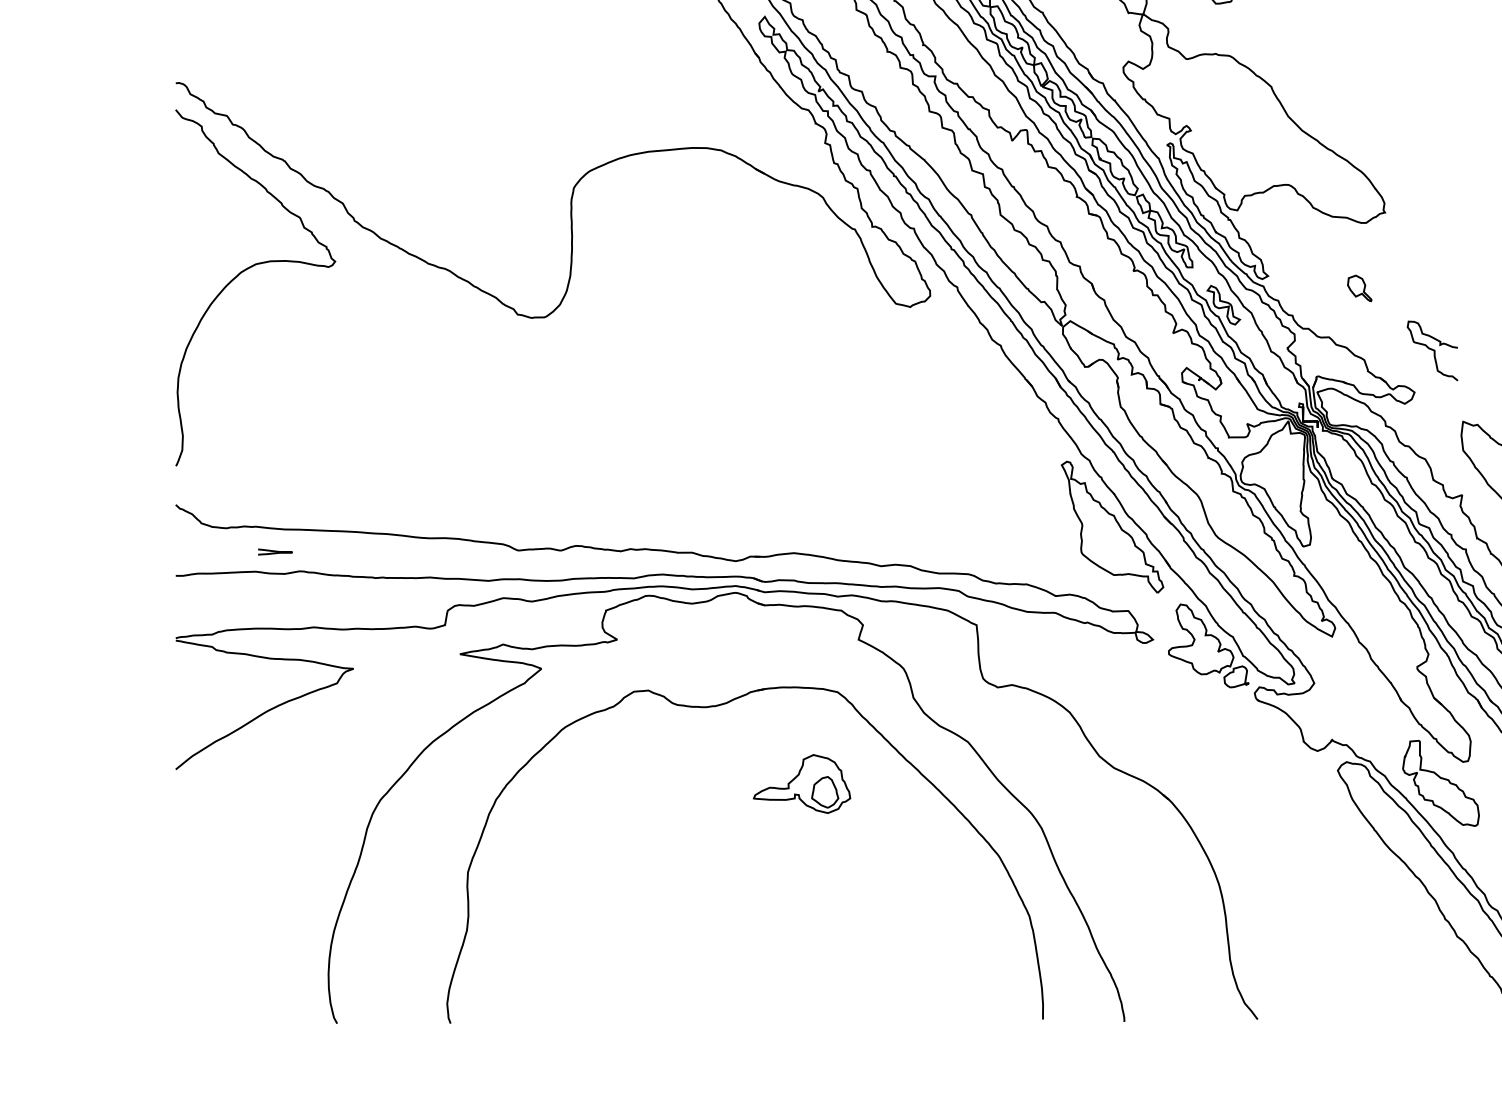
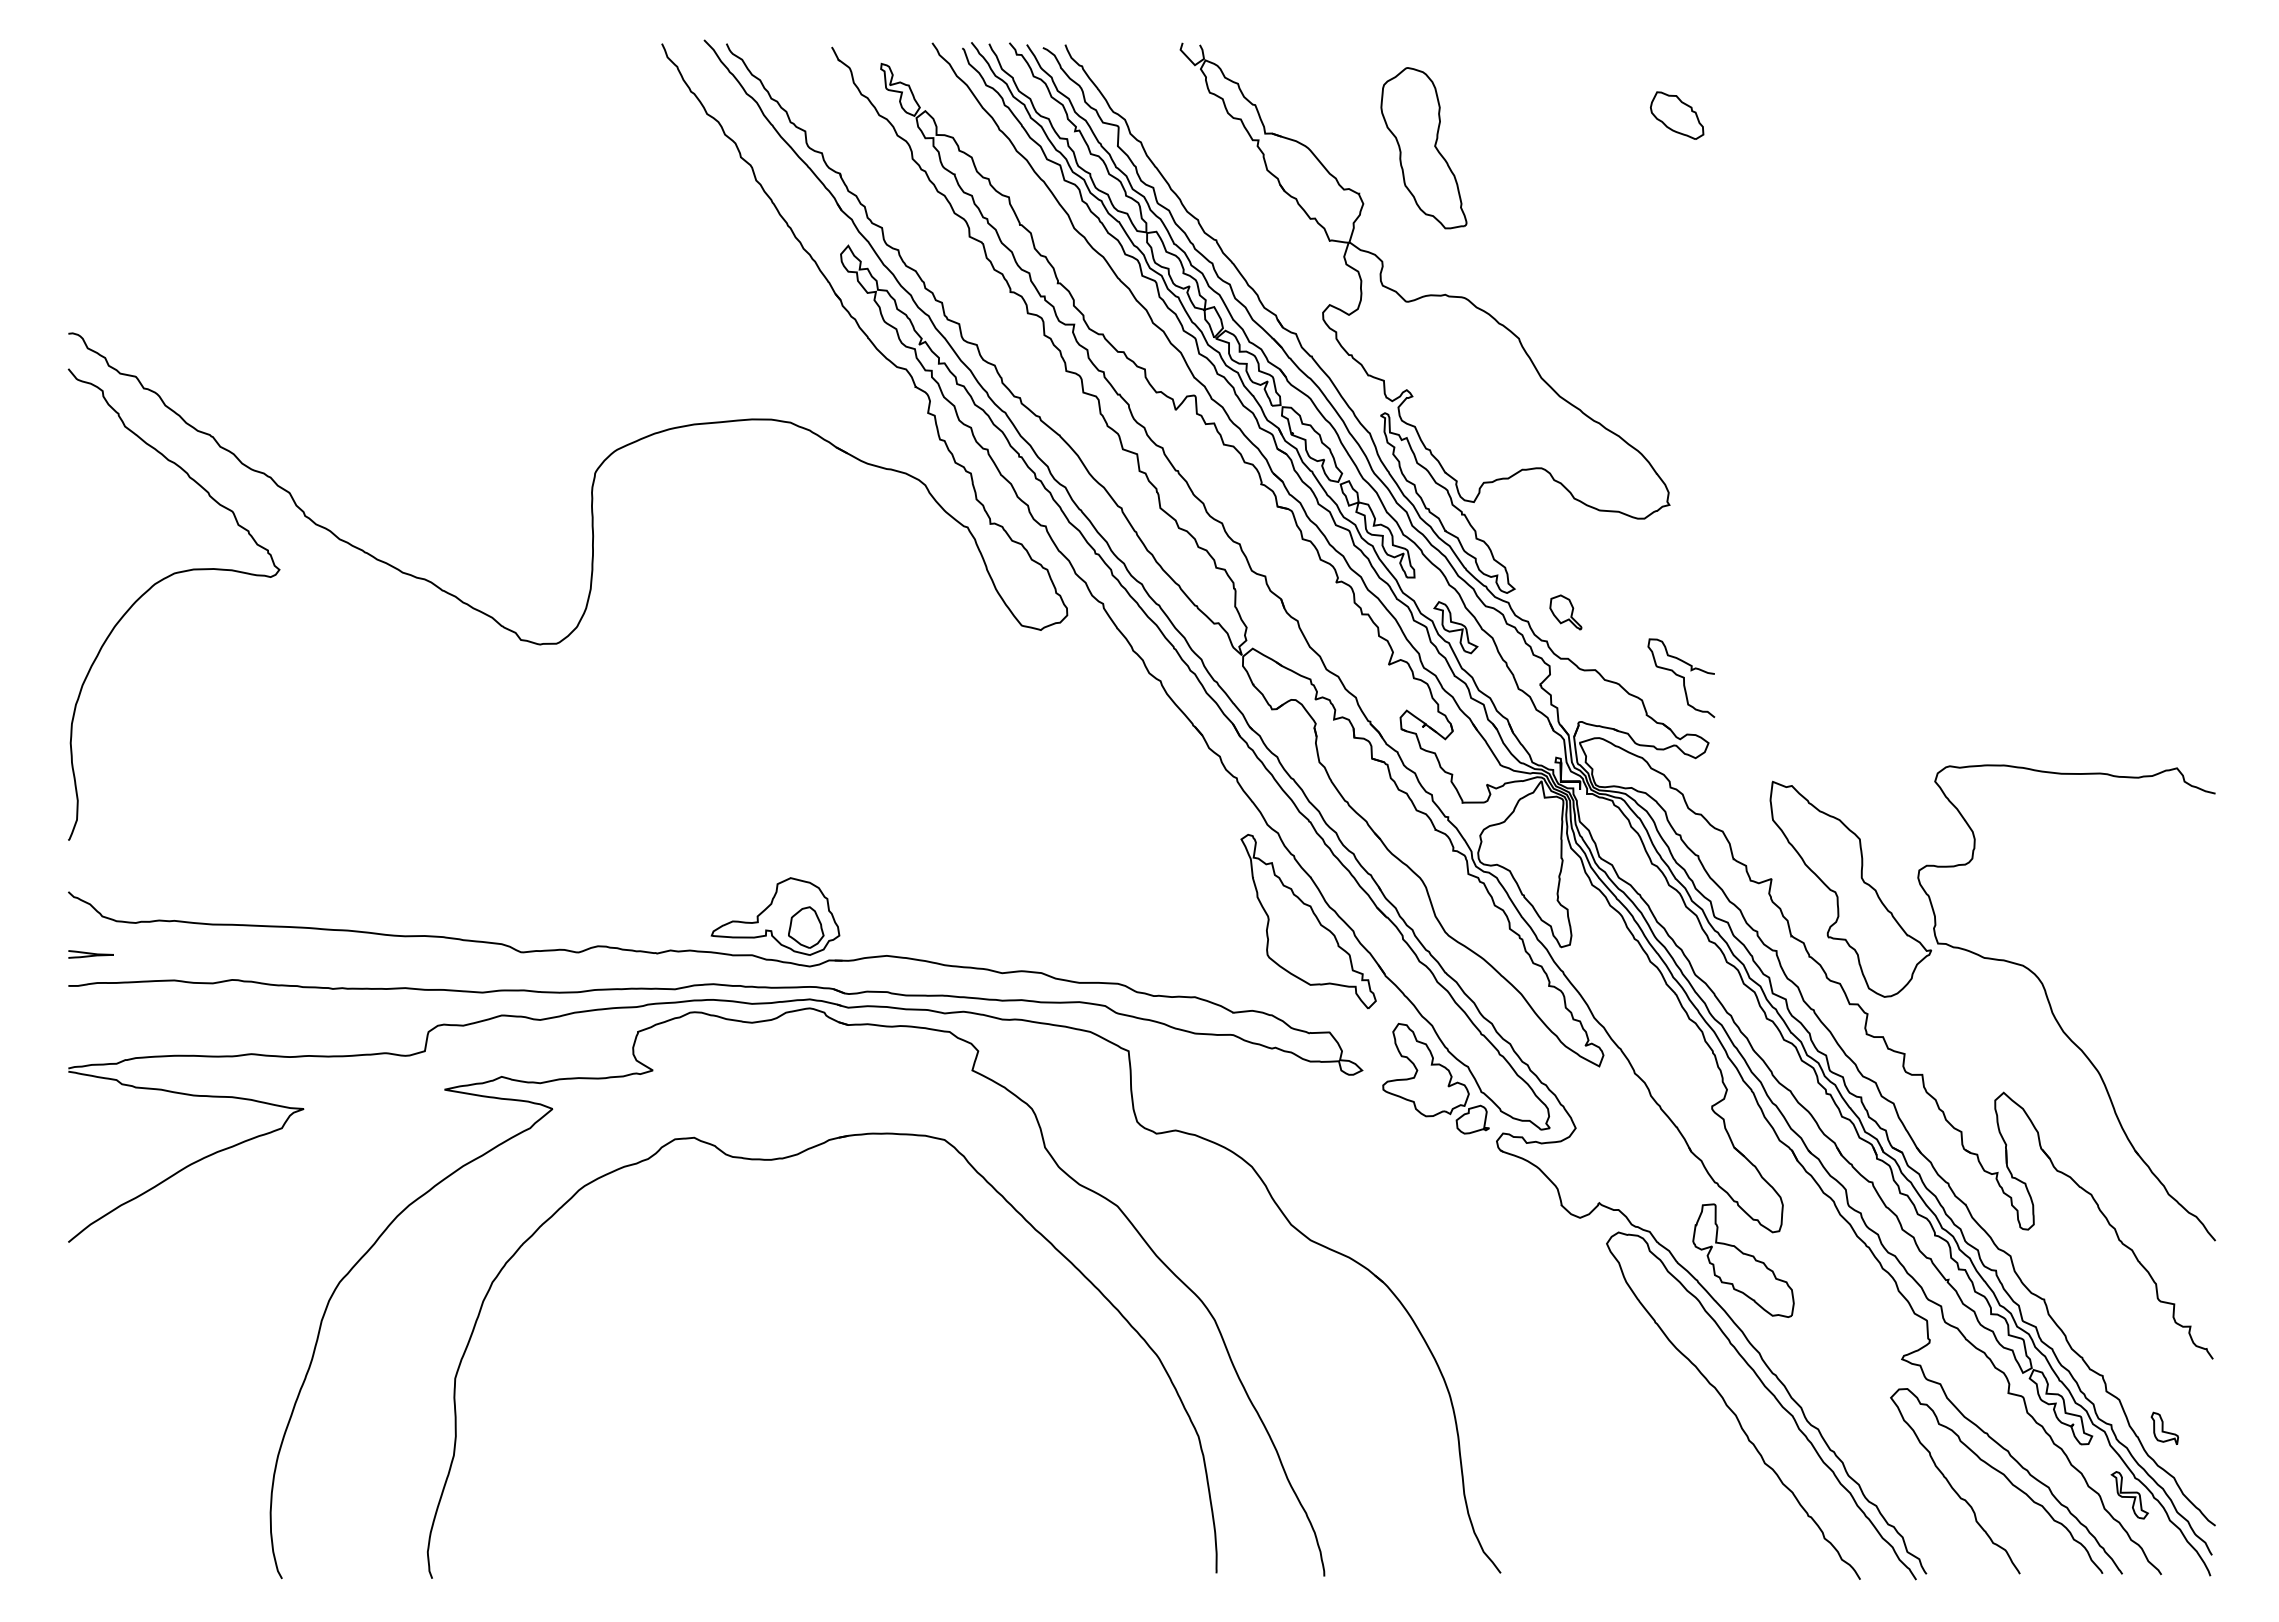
part: (1359, 288) -> (1565, 612), moved
curve: (1432, 350) -> (1681, 677), moved
part: (274, 552) -> (90, 954), moved
part: (802, 783) -> (775, 916), moved

